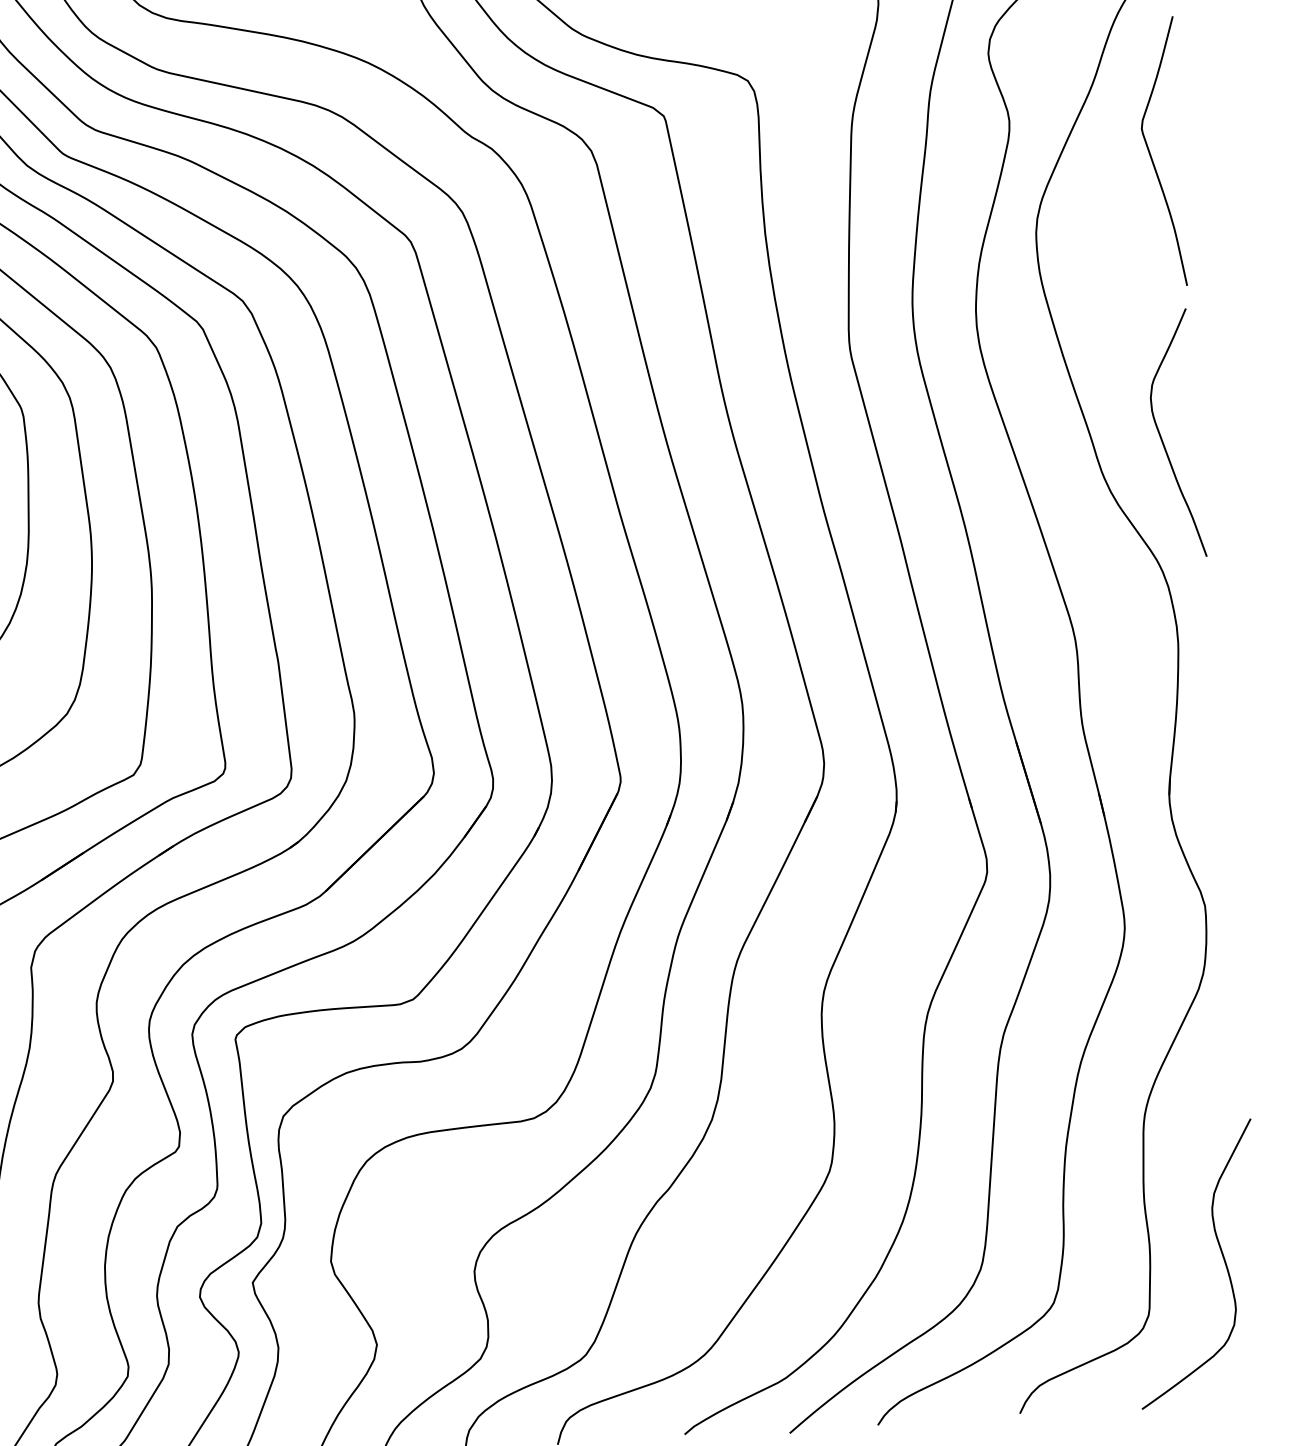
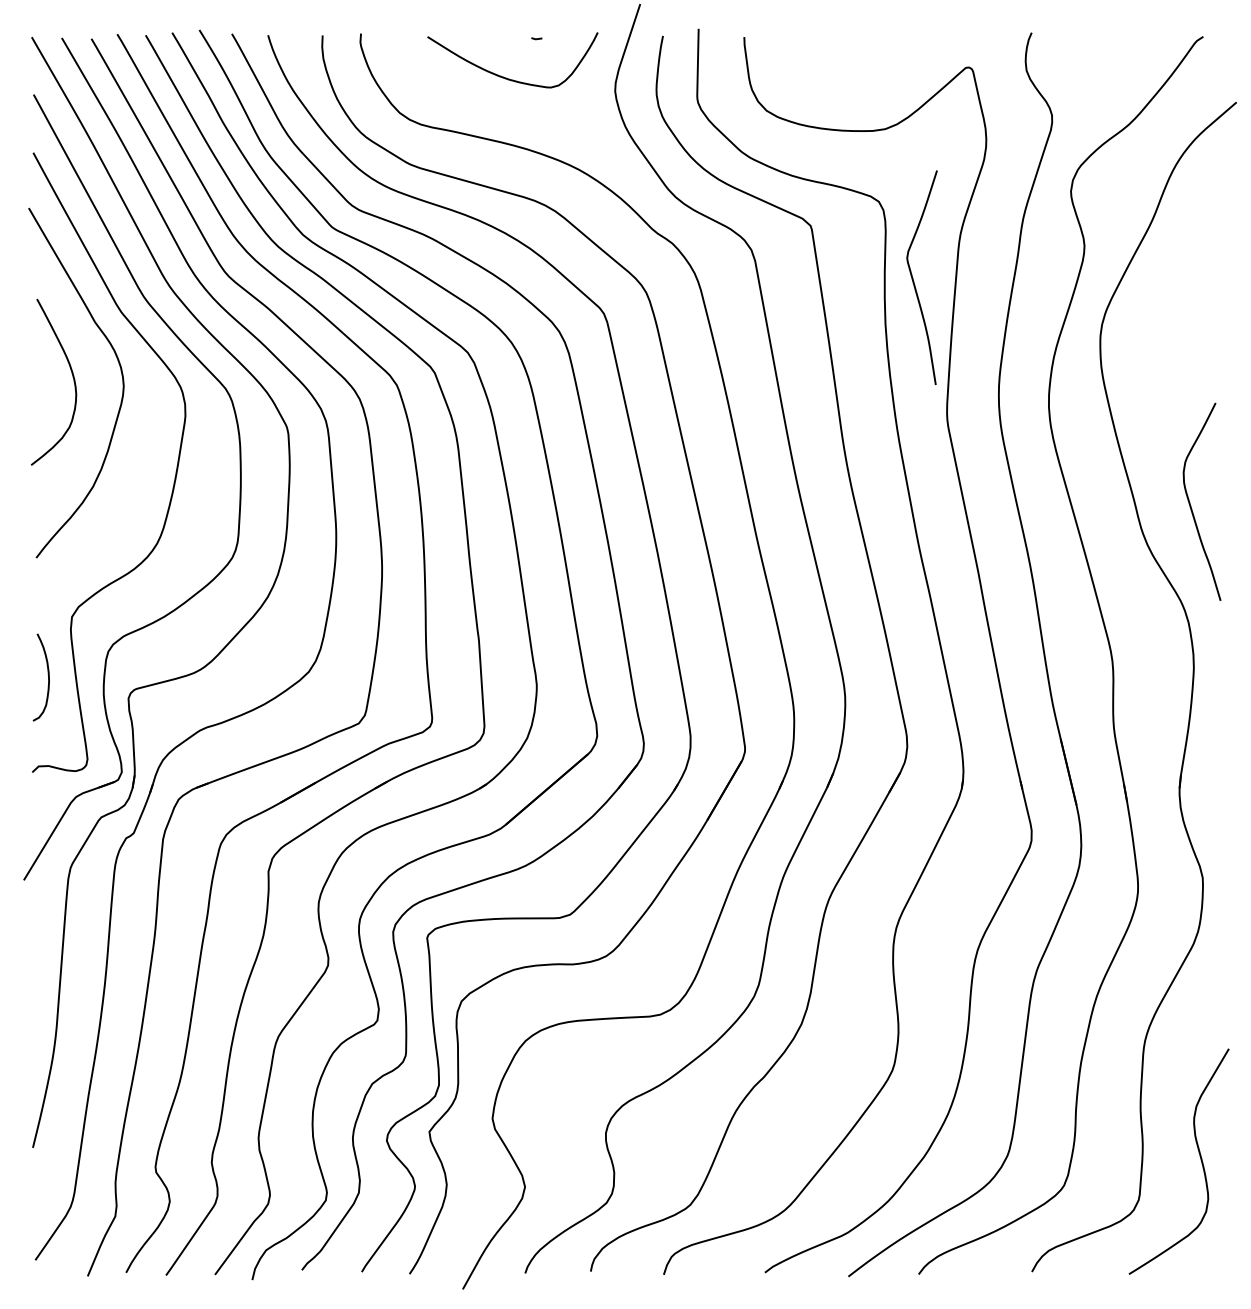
curve: (1151, 152) -> (913, 277), moved

